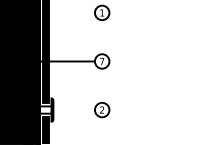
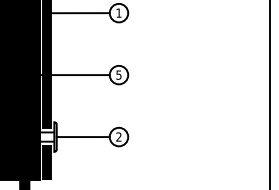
line: (71, 13) -> (79, 13), added
text: (101, 61) -> (118, 74), 7 -> 5
line: (73, 110) -> (82, 137), added

